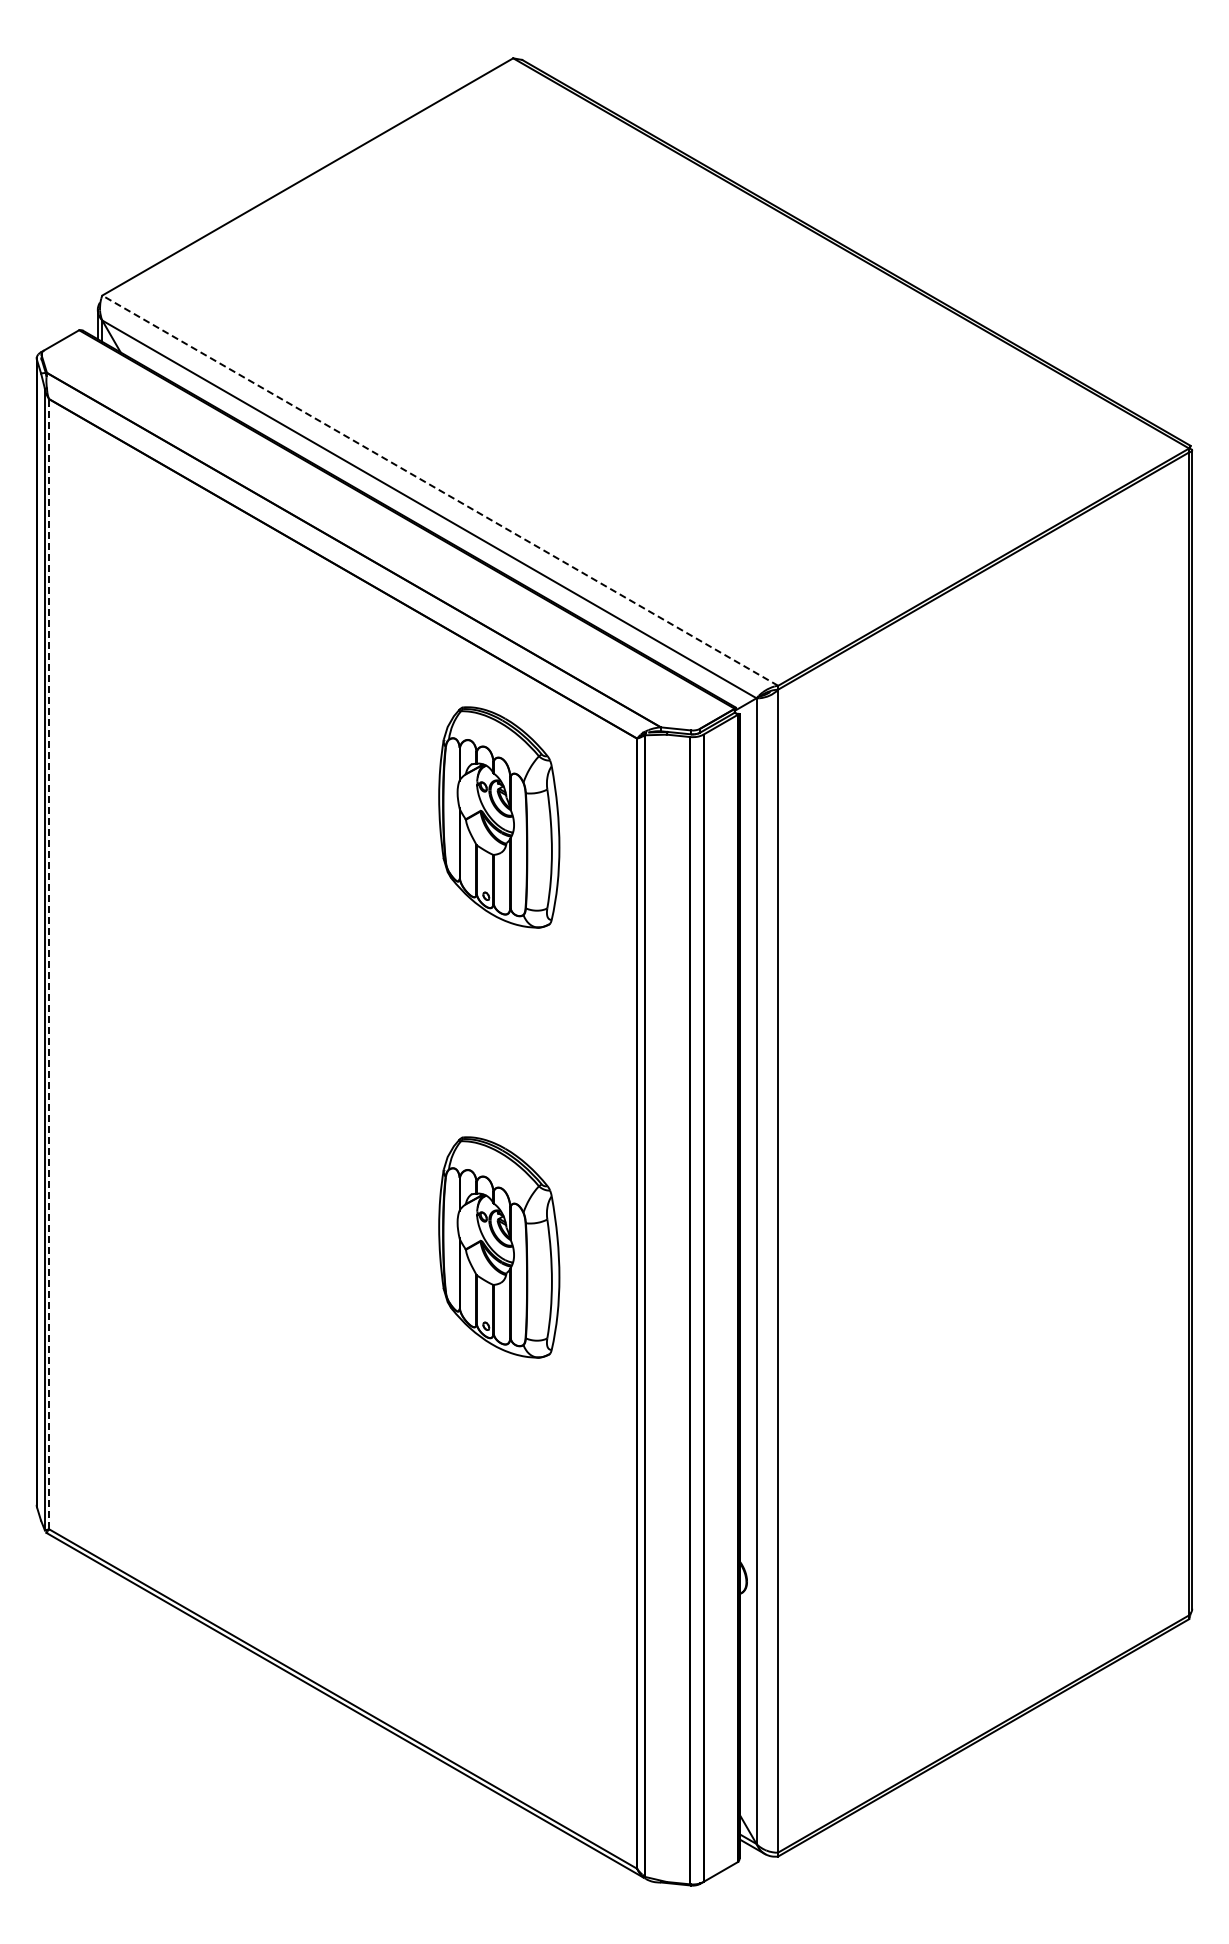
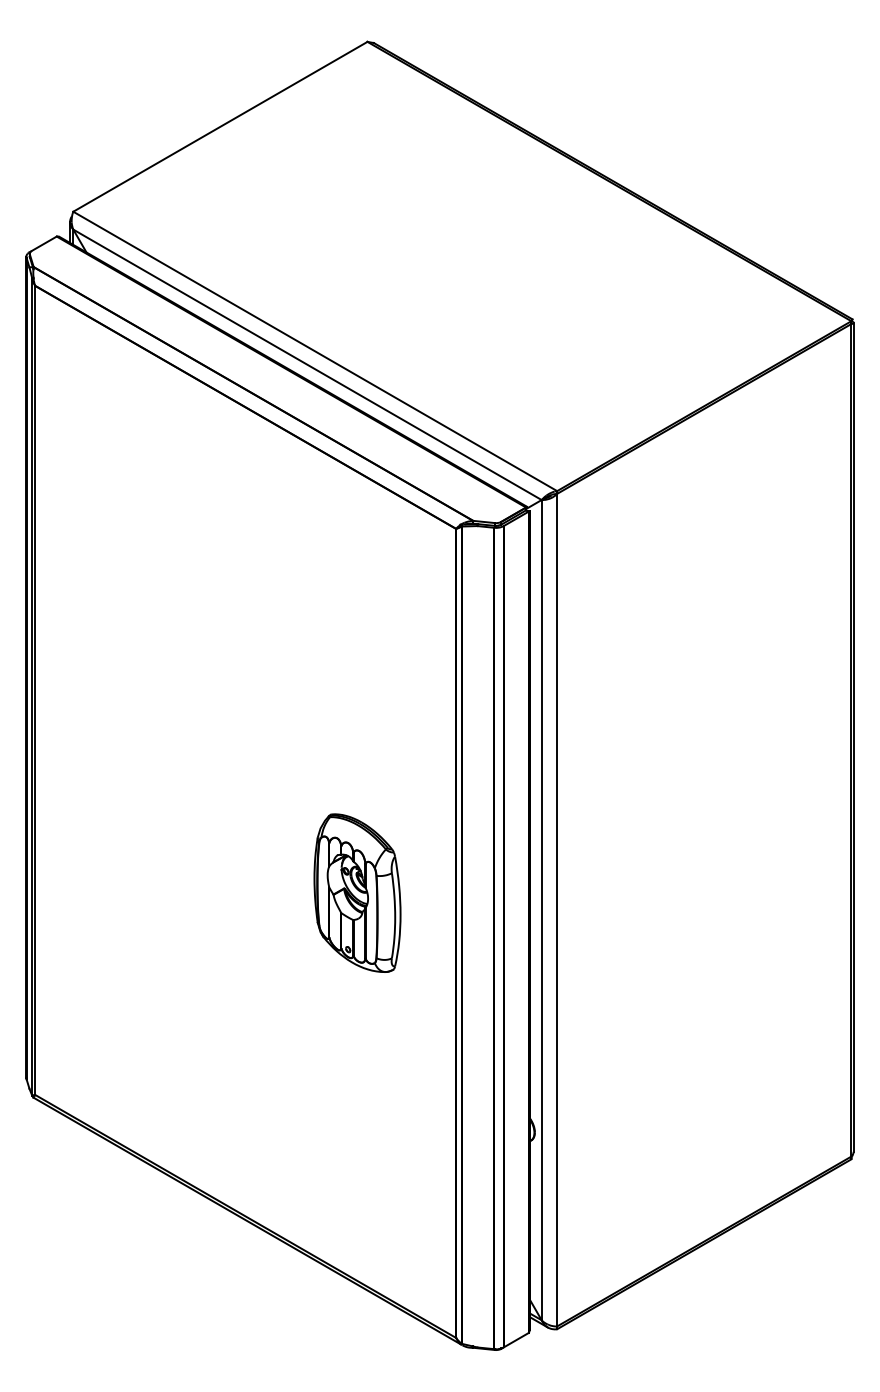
line: (439, 490) -> (314, 351), dashed -> solid
part: (499, 817) -> (357, 585), removed
line: (49, 963) -> (35, 689), dashed -> solid

